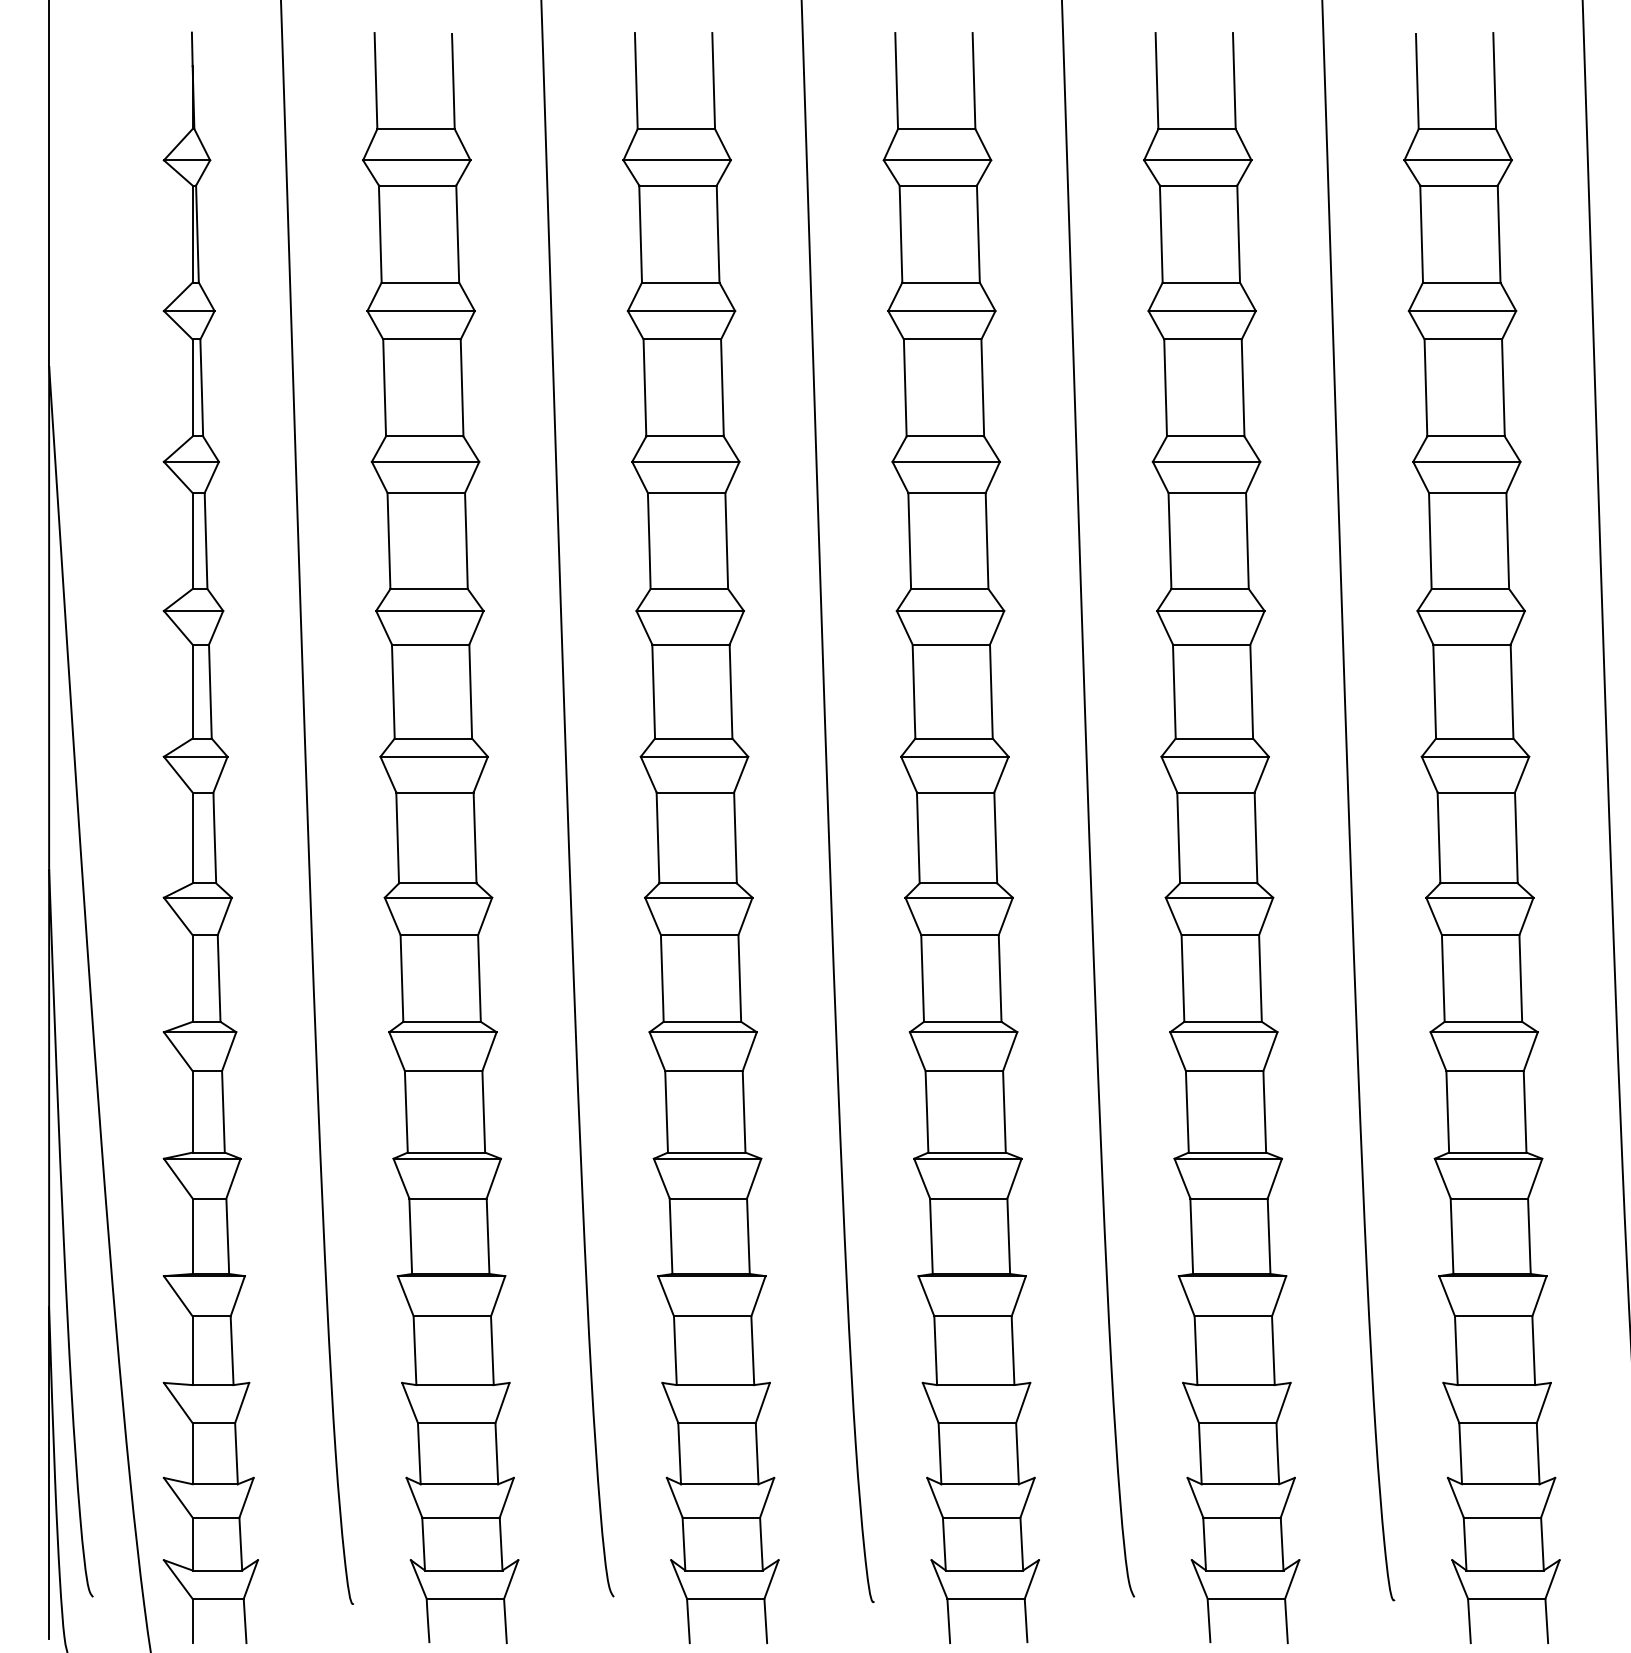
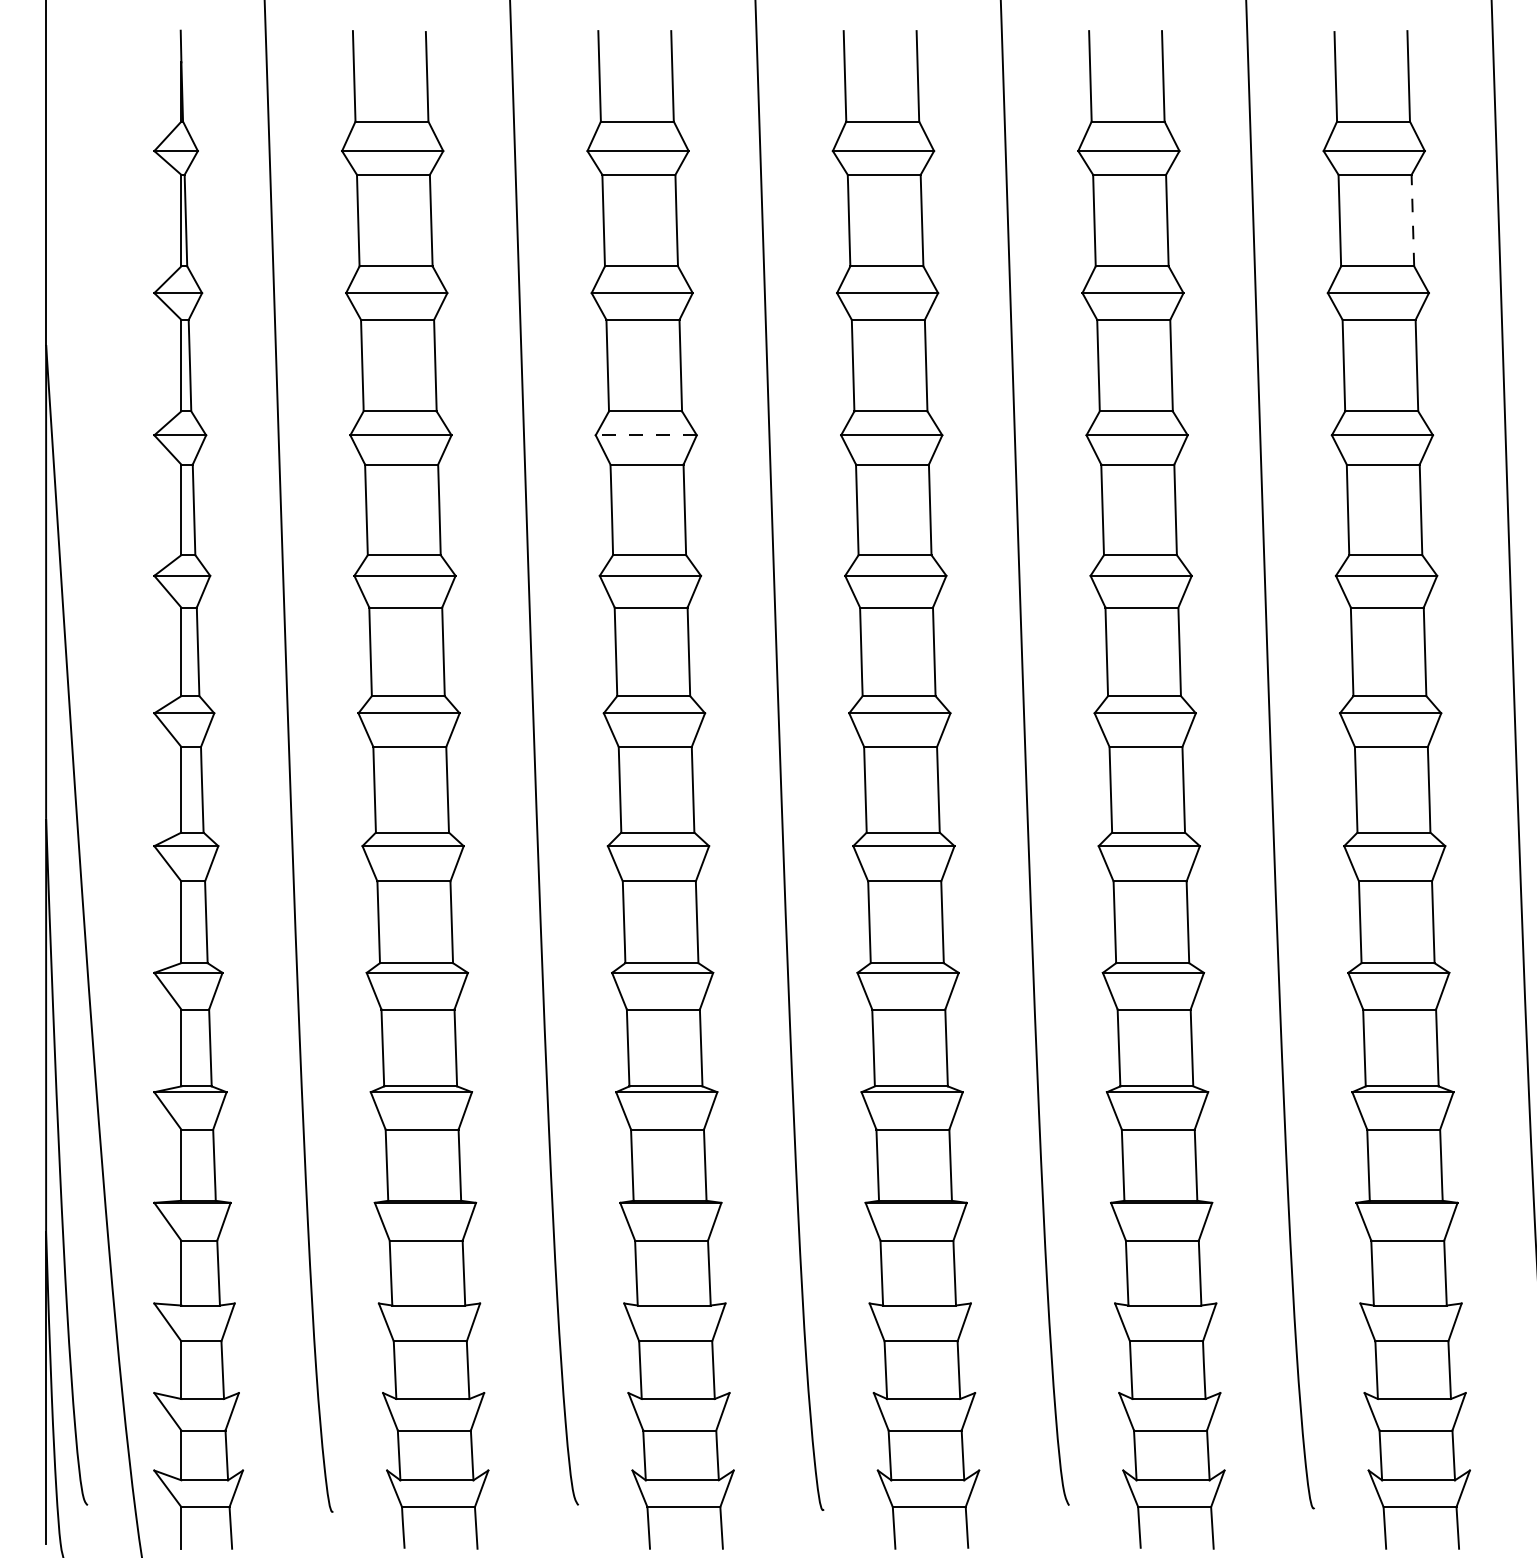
line: (1498, 233) -> (1412, 220), solid -> dashed
line: (686, 462) -> (646, 435), solid -> dashed

